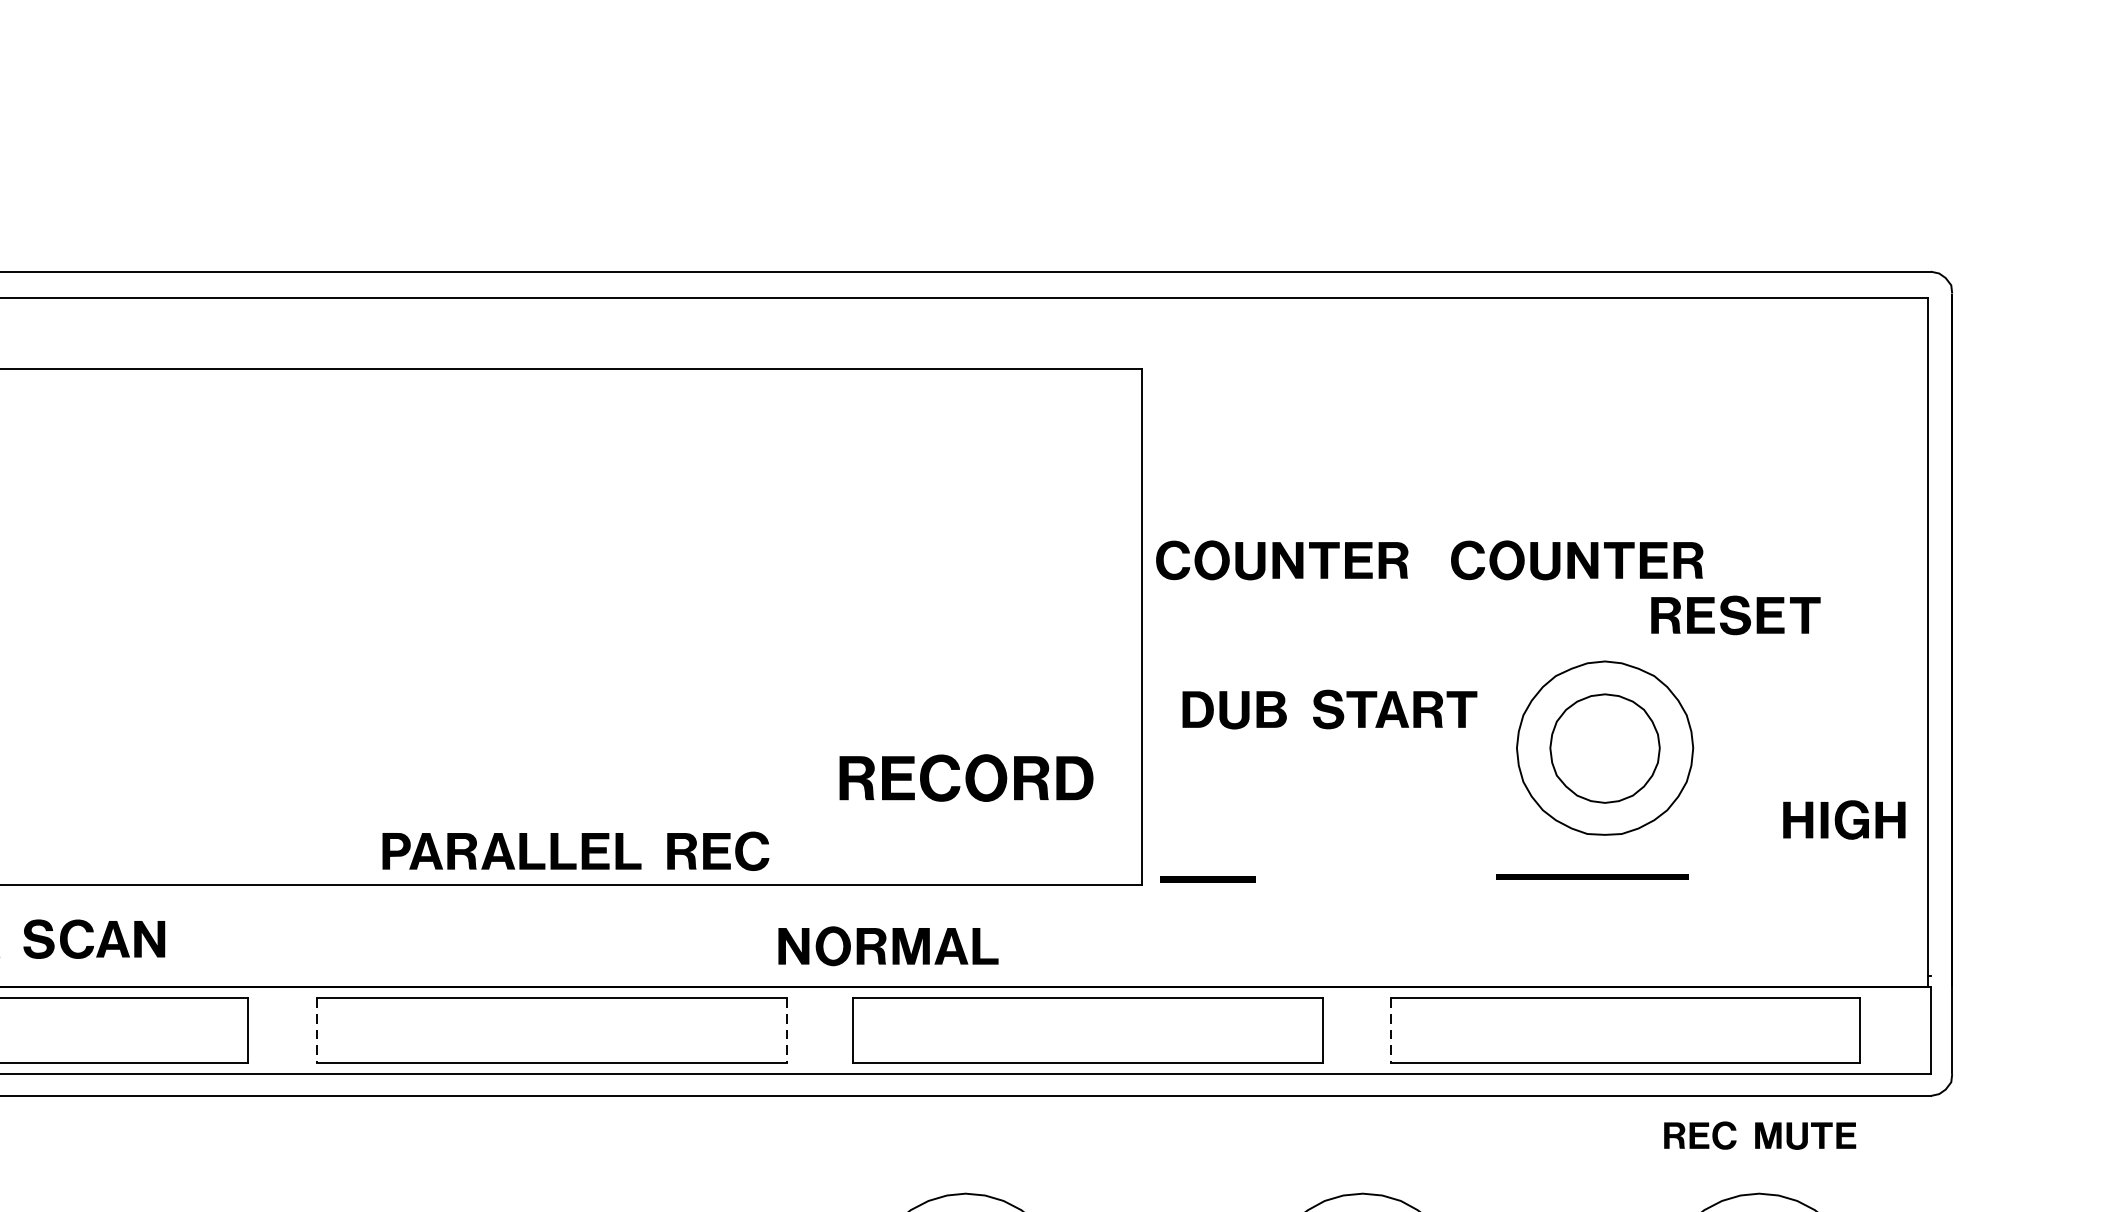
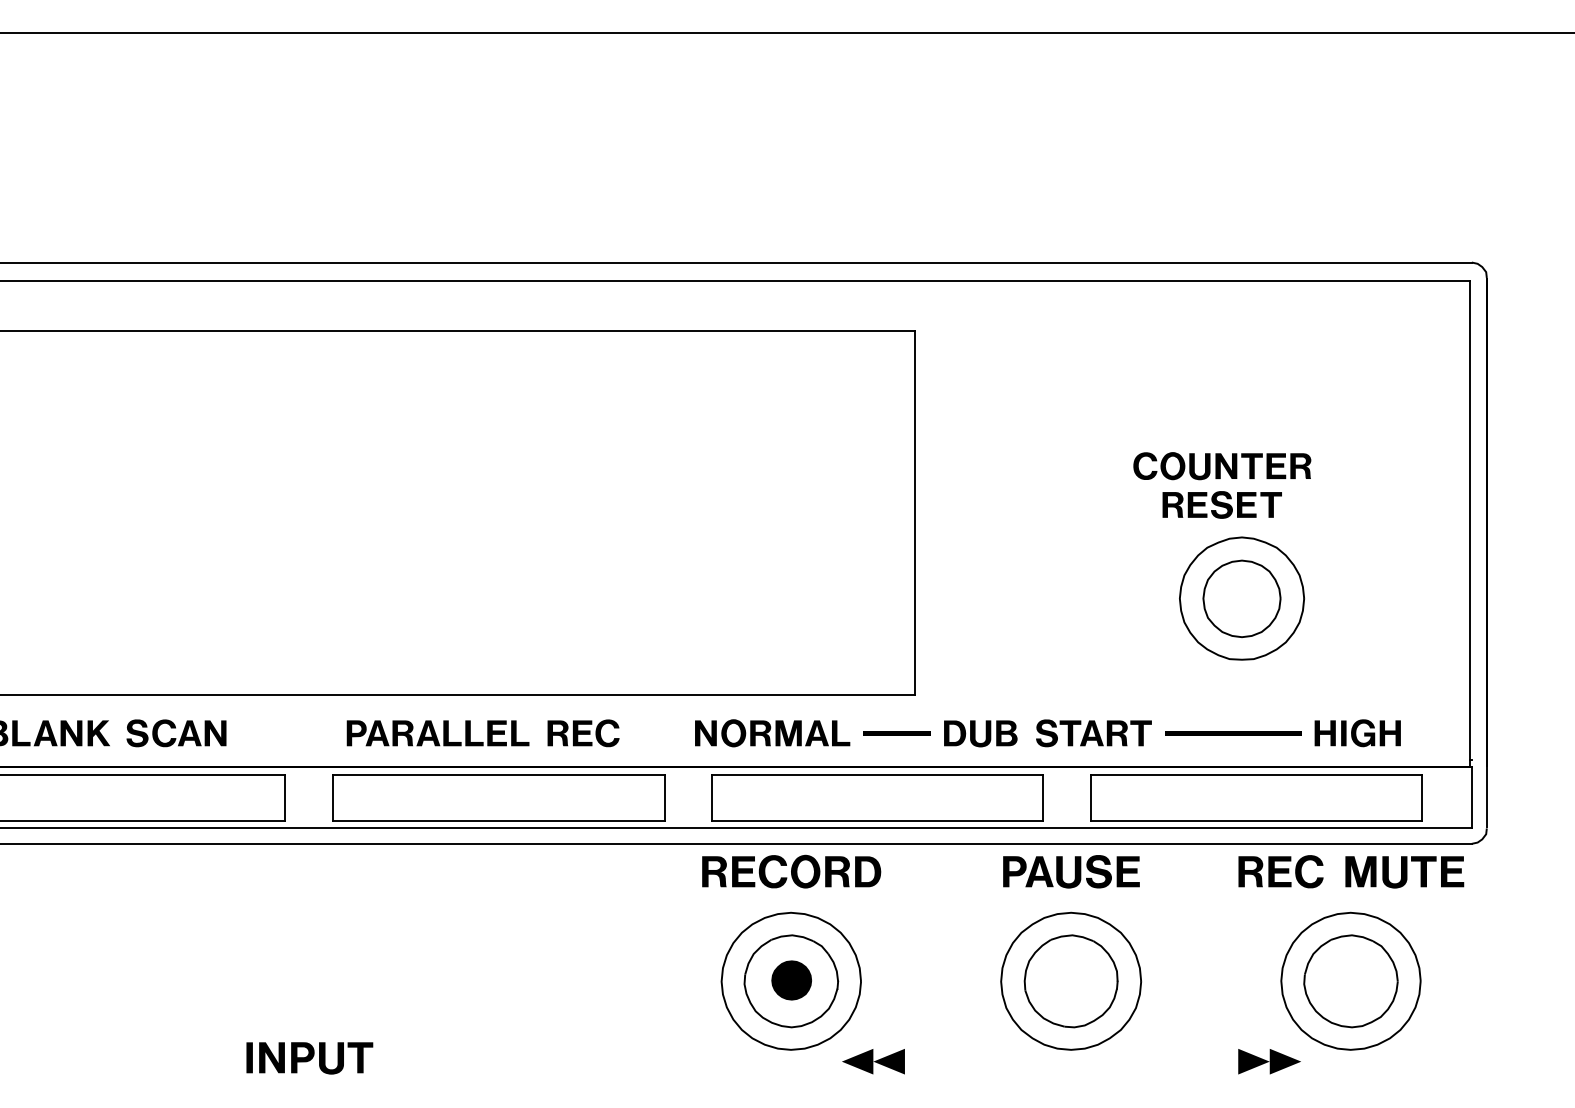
part: (1282, 560) -> (1014, 466), removed
part: (1734, 614) -> (1221, 504), moved
part: (1329, 709) -> (1047, 733), moved
part: (966, 777) -> (791, 871), moved
part: (1843, 820) -> (1357, 733), moved
part: (574, 851) -> (482, 733), moved
line: (1592, 877) -> (1233, 733), moved
line: (1207, 879) -> (896, 733), moved
part: (888, 946) -> (772, 733), moved
line: (316, 1030) -> (333, 797), dashed -> solid
line: (786, 1030) -> (664, 797), dashed -> solid
line: (1390, 1030) -> (1090, 797), dashed -> solid
part: (1363, 1135) -> (1071, 871), added
part: (1760, 1135) -> (1351, 871), size x1.67

